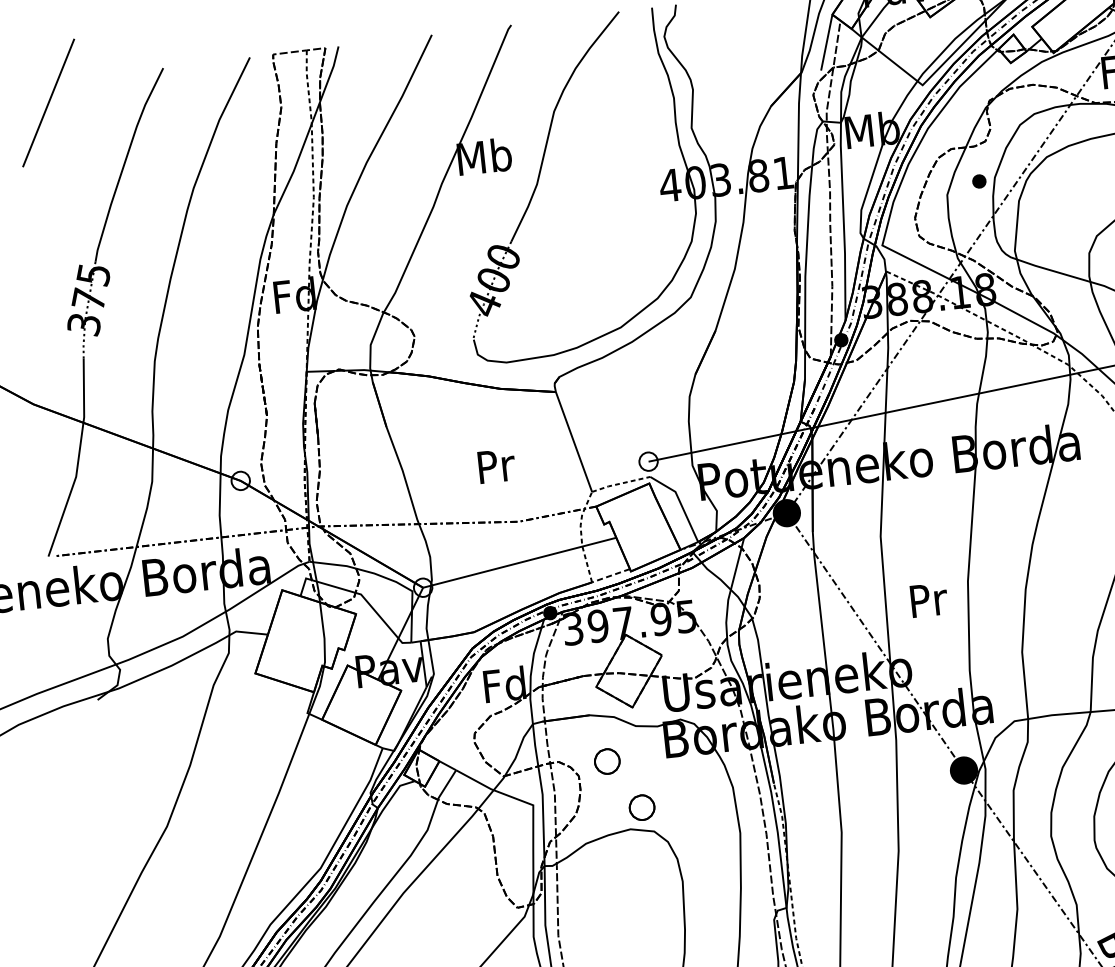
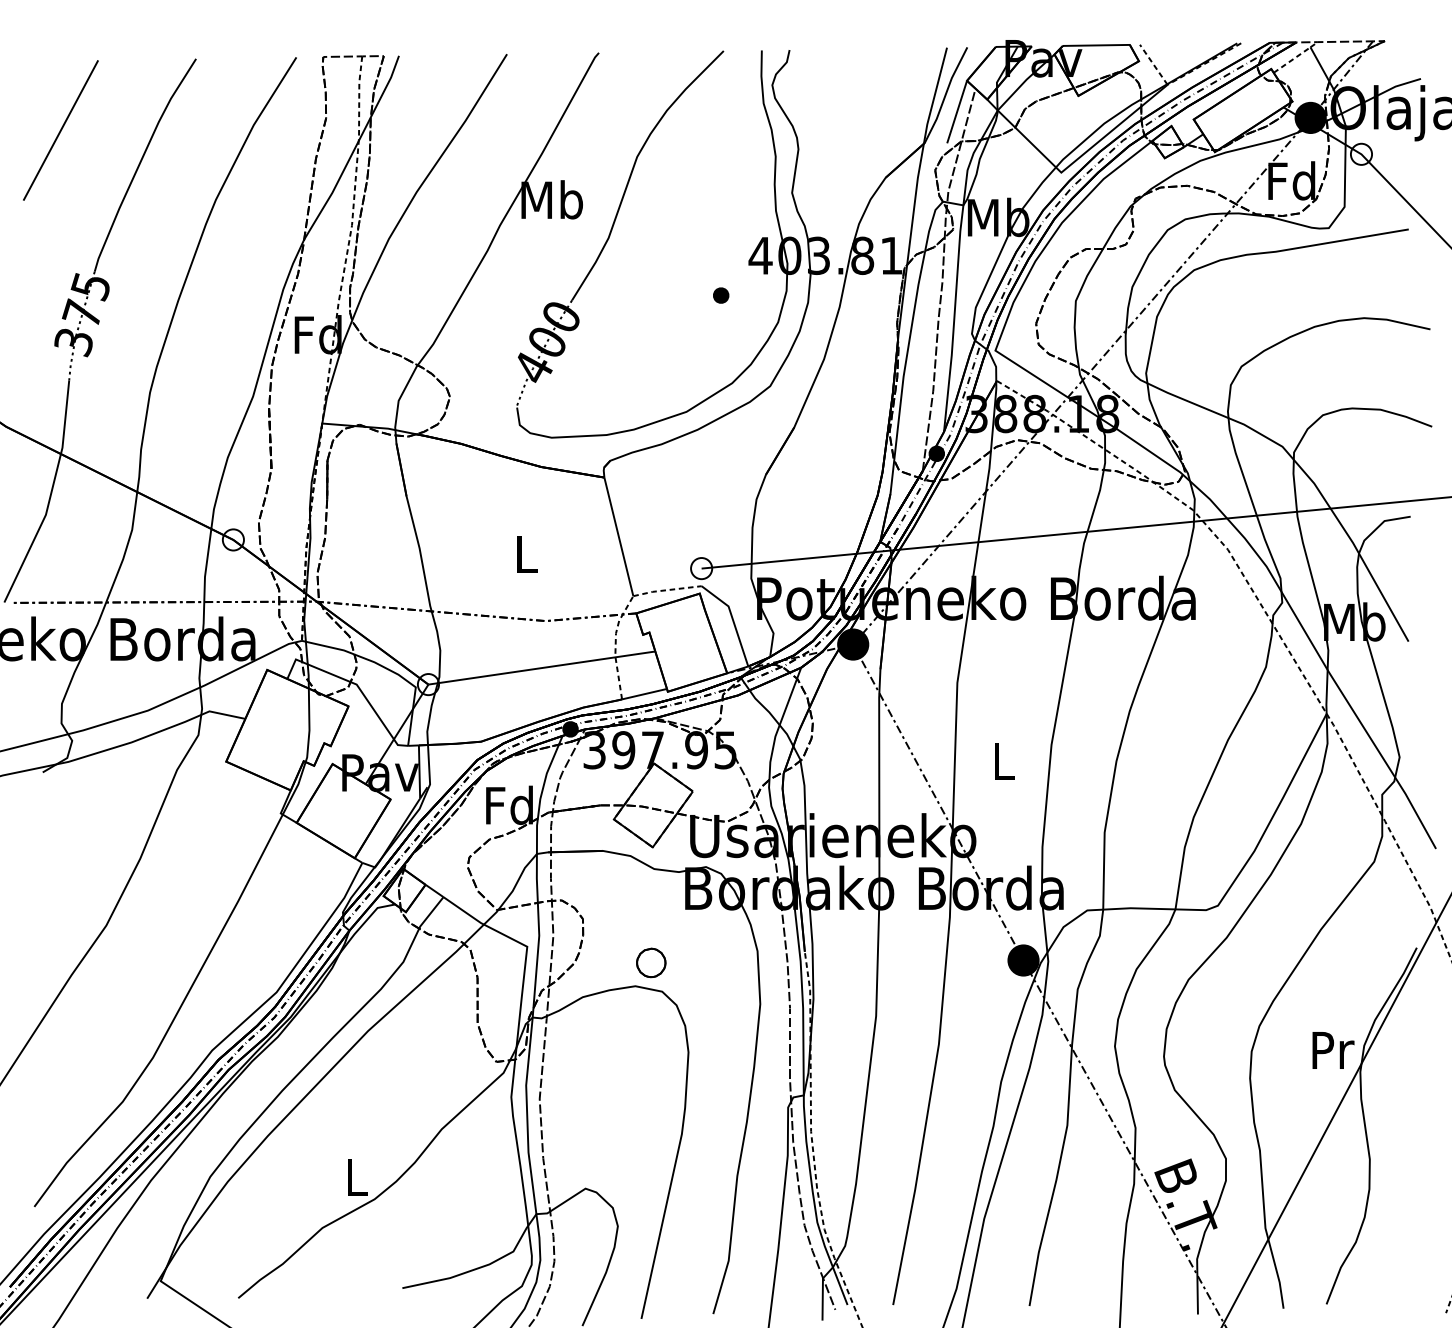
line: (48, 103) -> (60, 130), moved
part: (979, 181) -> (721, 295), moved
text: (496, 465) -> (527, 554), Pr -> L
line: (611, 576) -> (644, 694), dashed -> solid
text: (929, 600) -> (1005, 761), Pr -> L
part: (607, 761) -> (617, 905), removed

